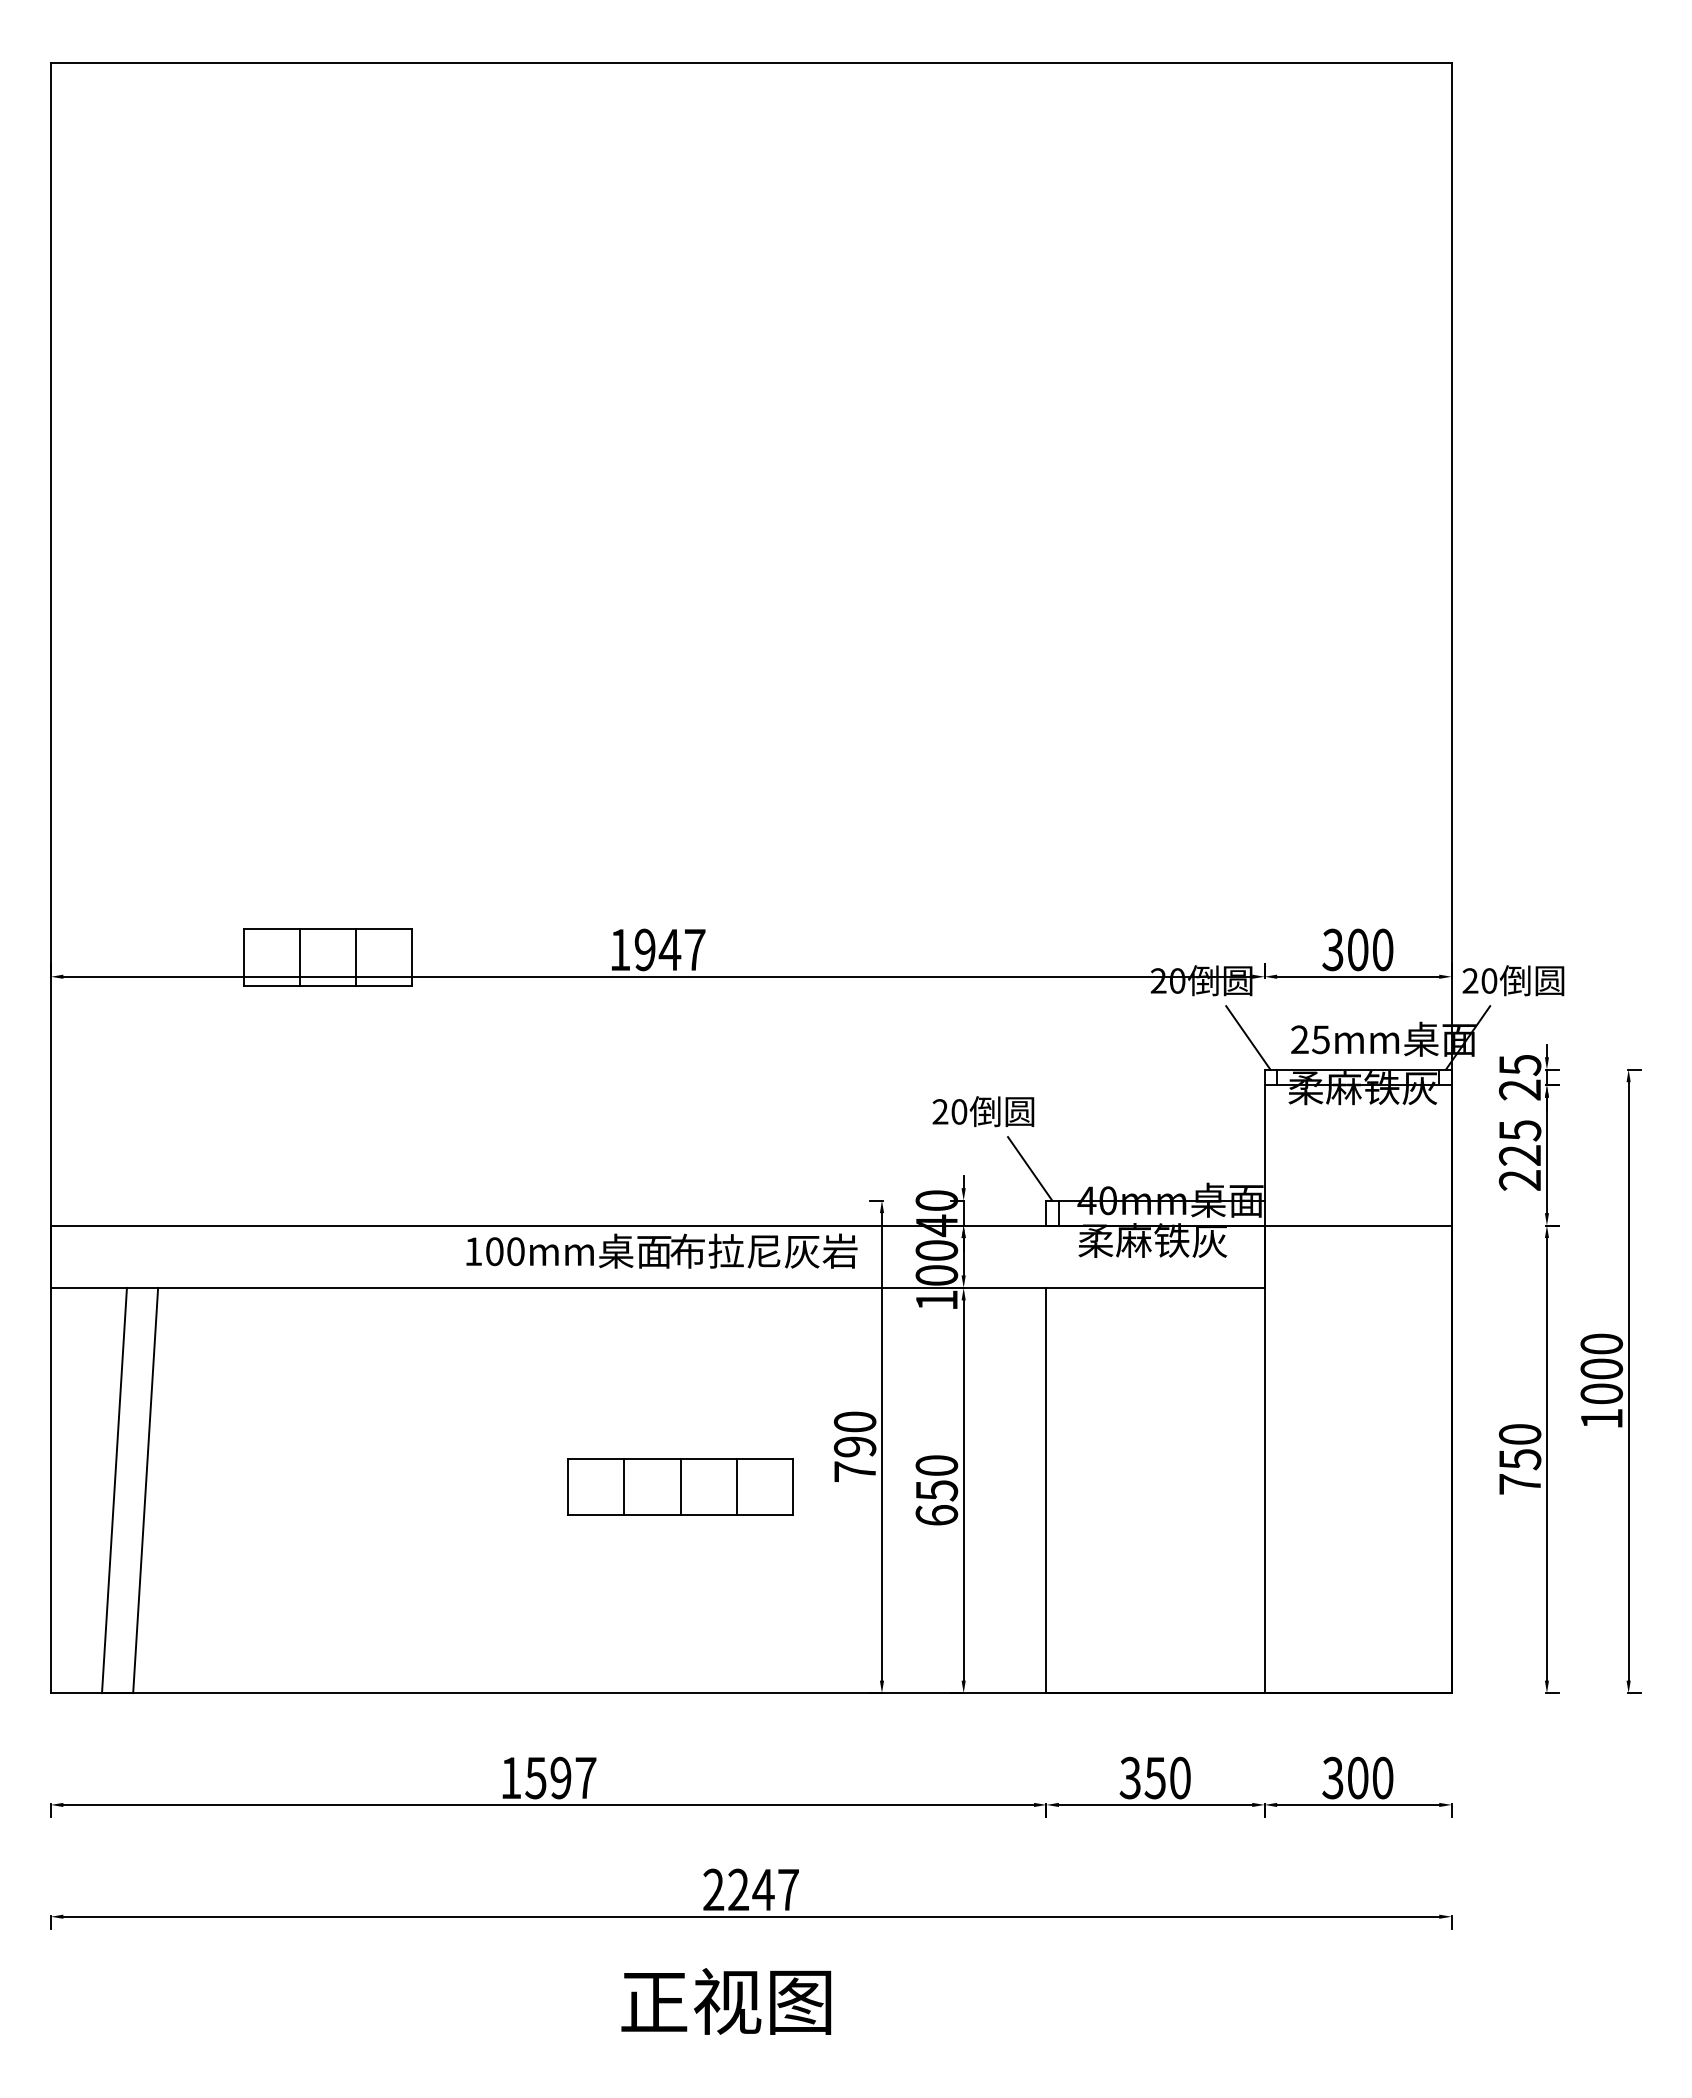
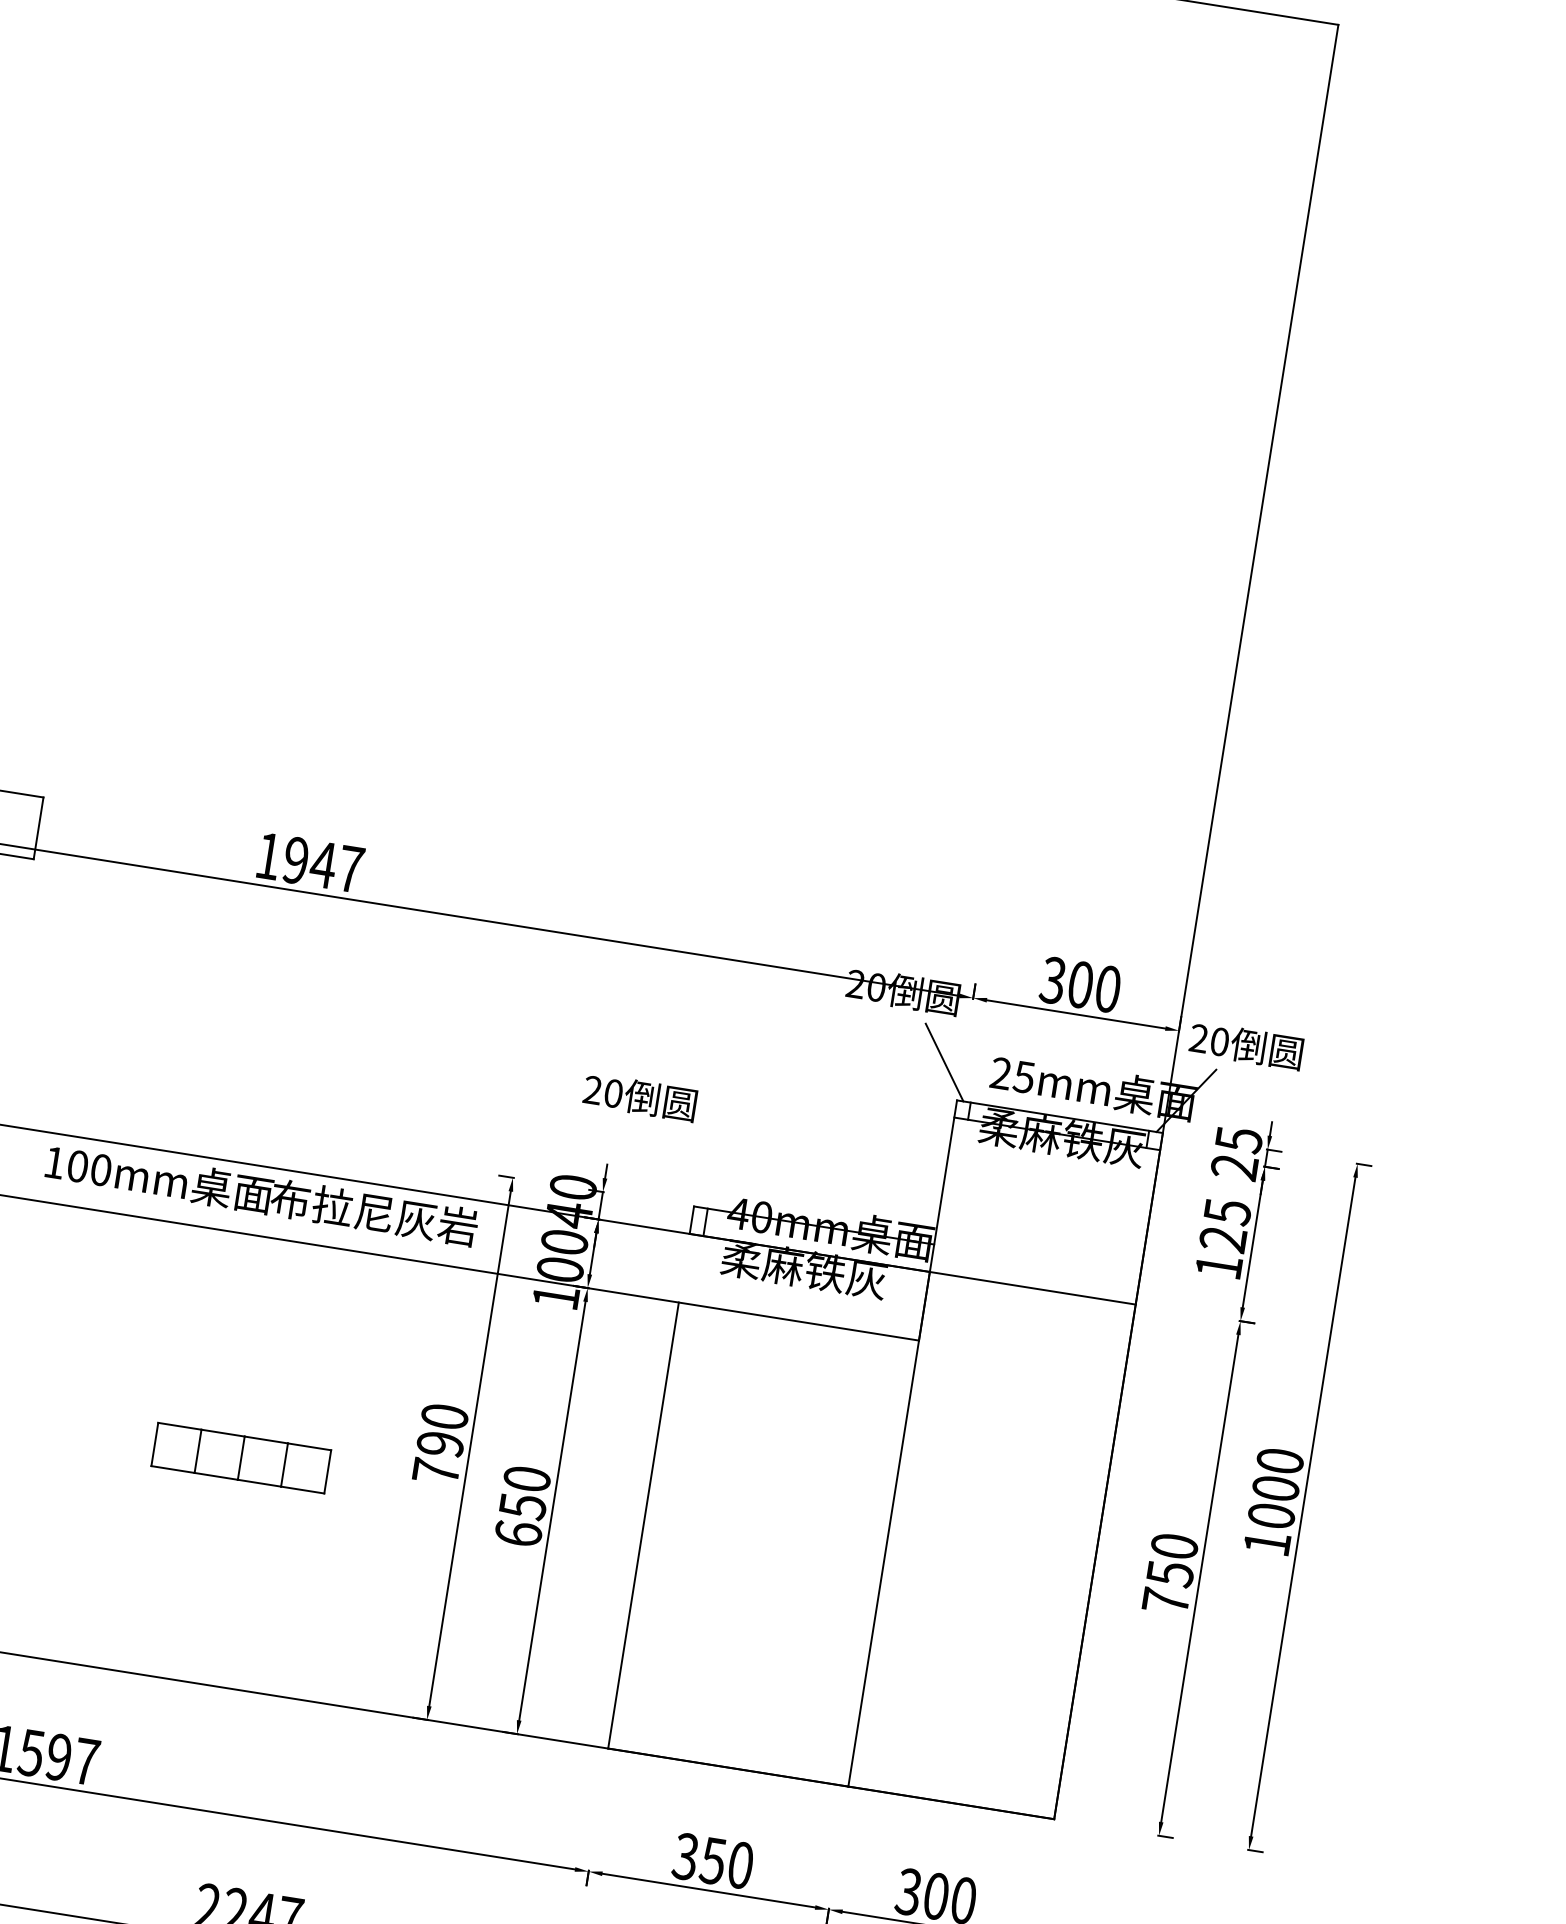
line: (1030, 1168) -> (682, 1168), removed
text: (1519, 1180) -> (1218, 1266), 225 -> 125
part: (680, 1486) -> (241, 1457), size x0.7

